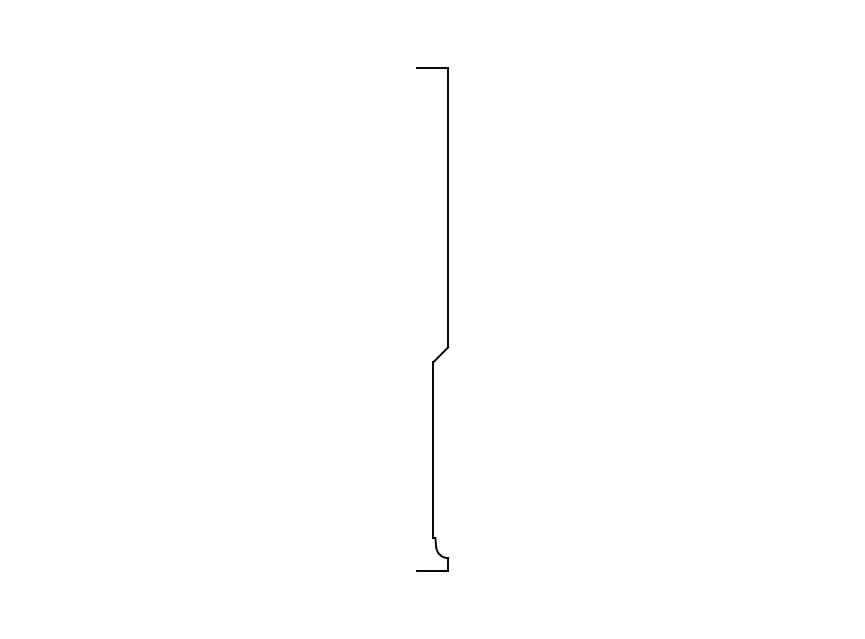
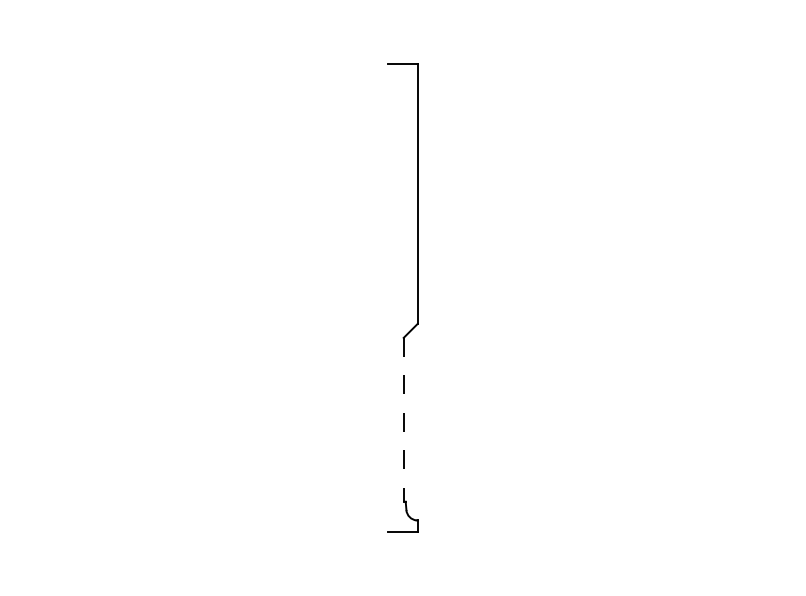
line: (433, 450) -> (403, 420), solid -> dashed

